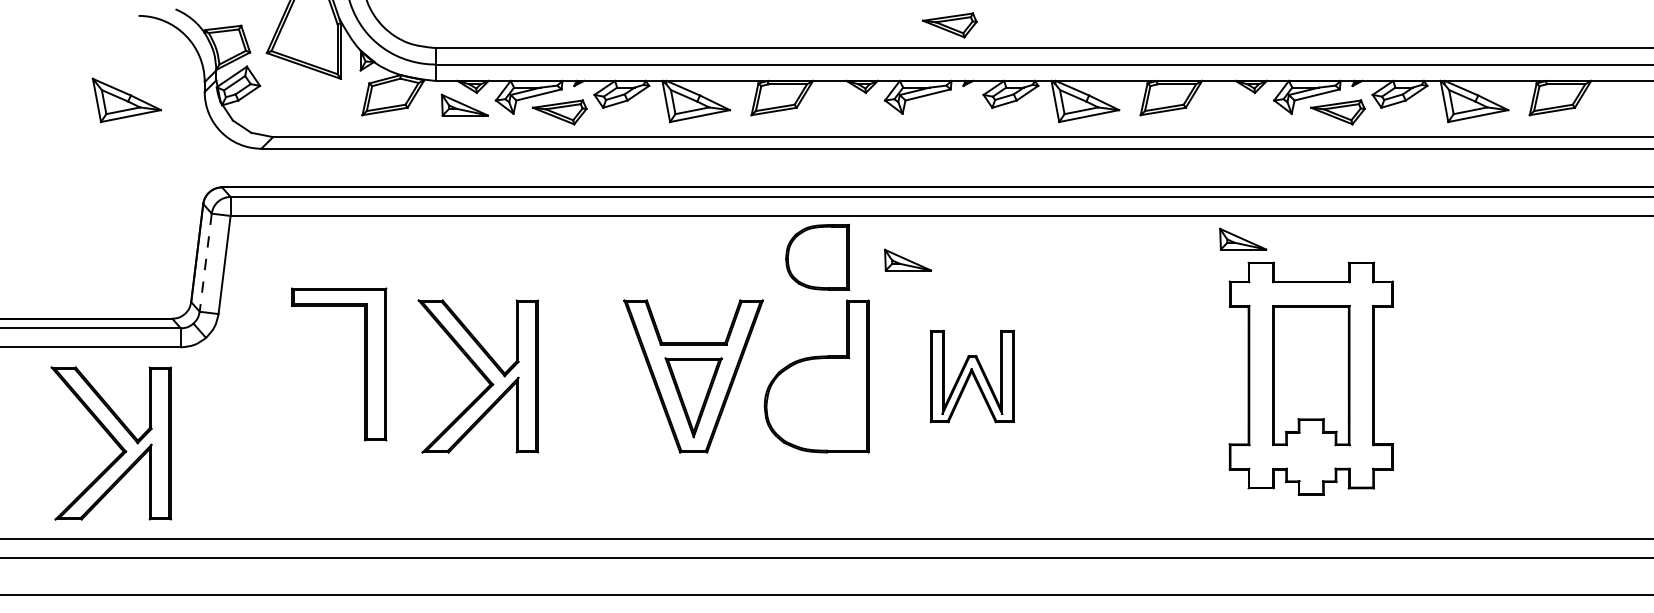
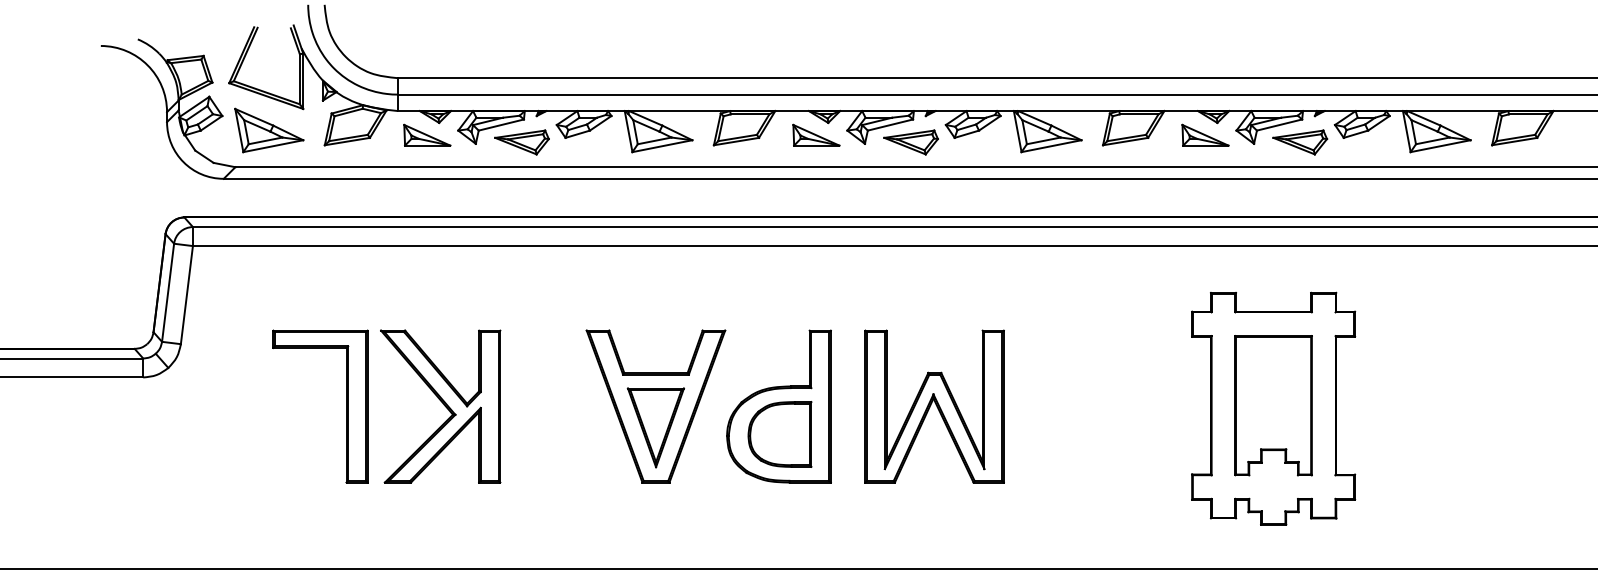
part: (949, 25) -> (910, 142), moved
part: (126, 100) -> (268, 130), moved
part: (1243, 238) -> (1205, 134), moved
part: (817, 257) -> (779, 434), moved
part: (908, 259) -> (816, 134), moved
line: (205, 263) -> (167, 293), dashed -> solid
part: (364, 364) -> (345, 406), moved
part: (972, 376) -> (934, 406), size x1.67
part: (110, 443) -> (72, 473), removed

